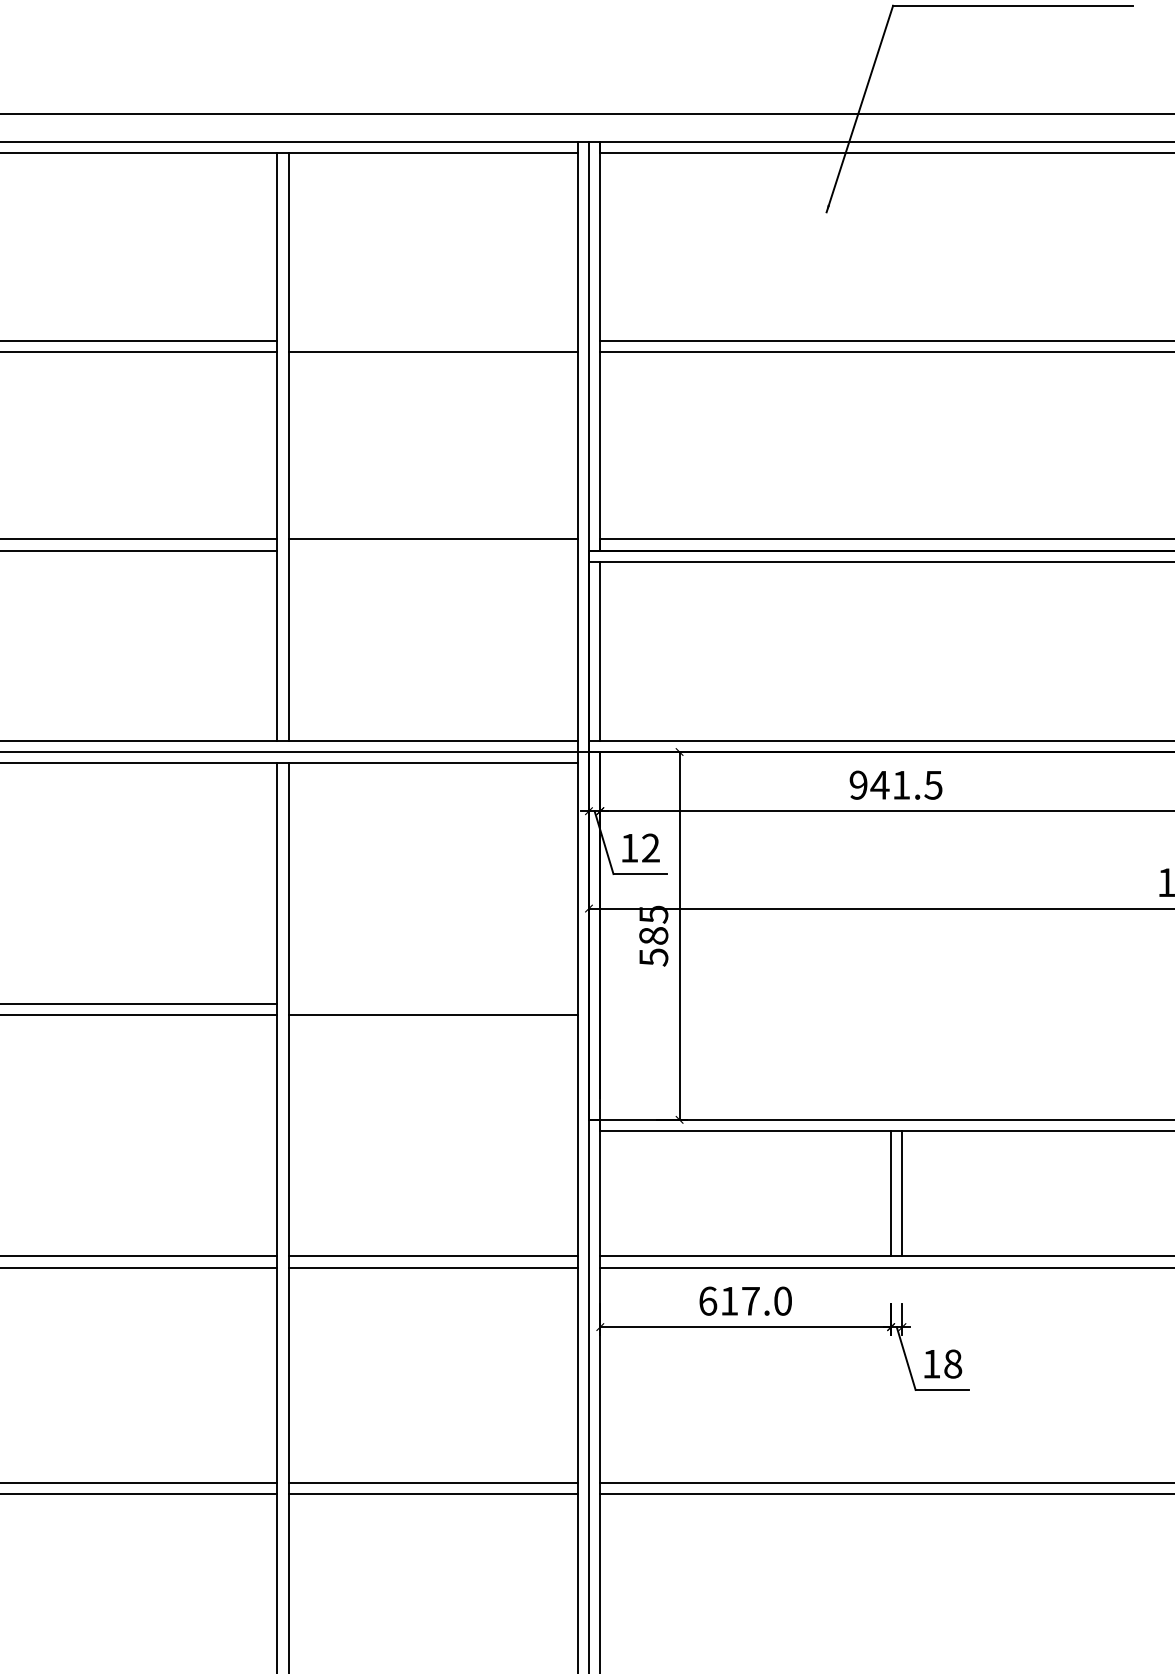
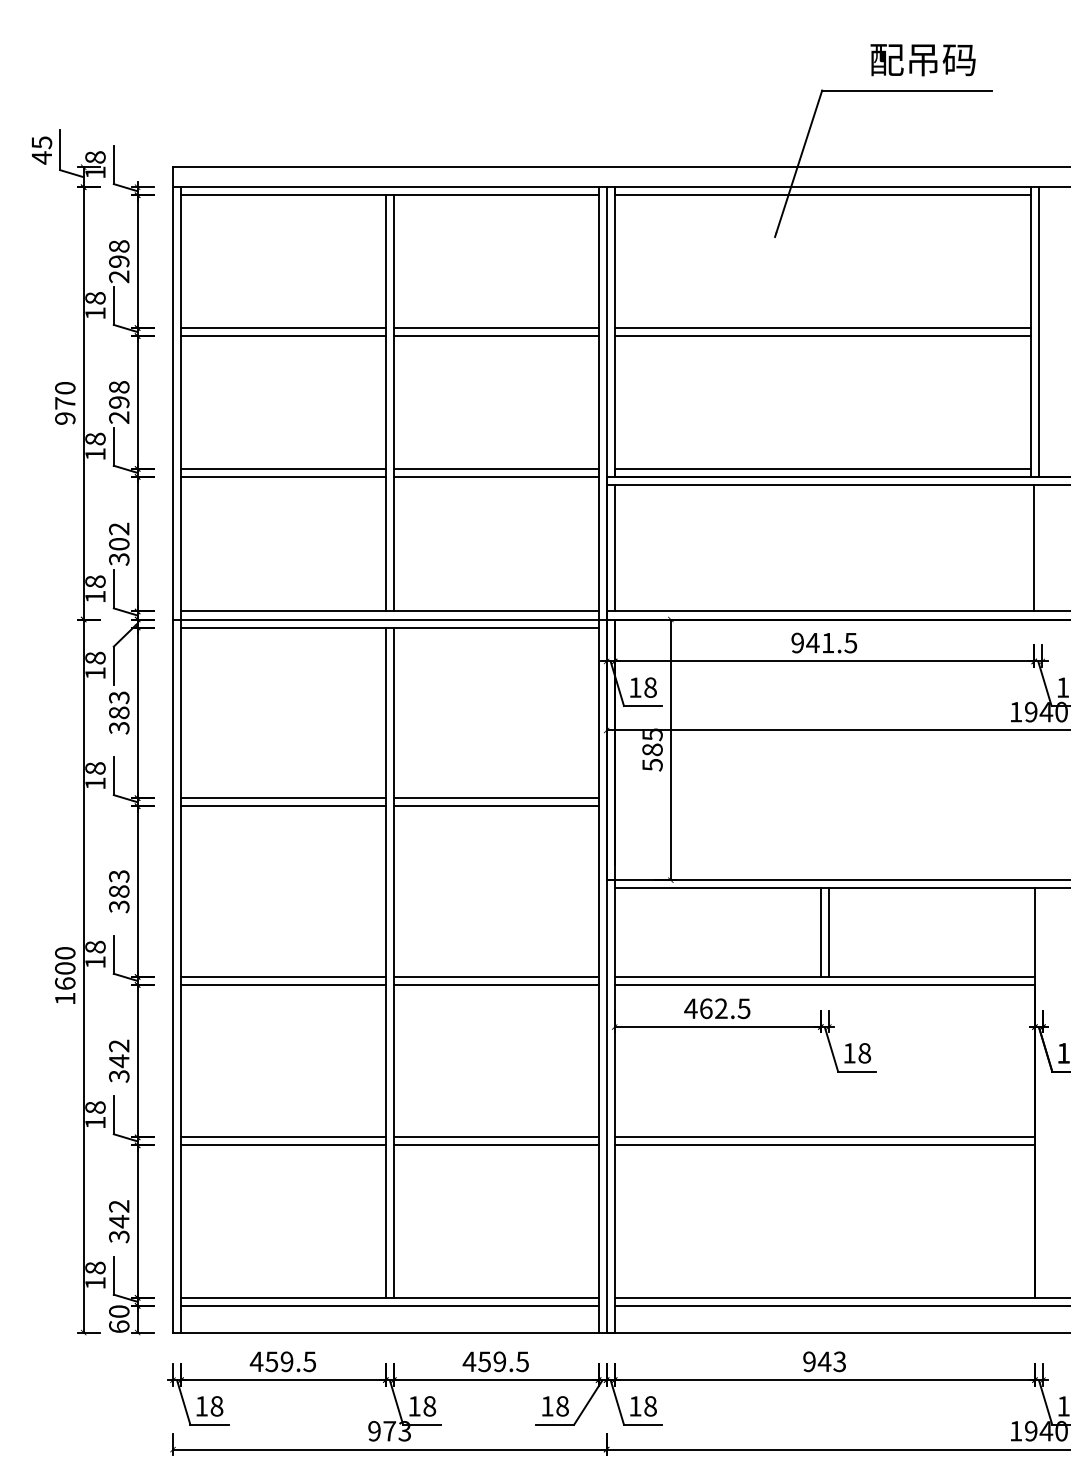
line: (432, 341) -> (495, 328), added
line: (432, 550) -> (495, 476), added
text: (650, 847) -> (650, 687), 12 -> 18
line: (432, 1004) -> (495, 798), added
text: (745, 1300) -> (717, 1008), 617.0 -> 462.5

